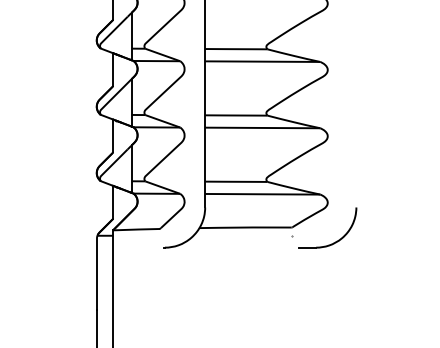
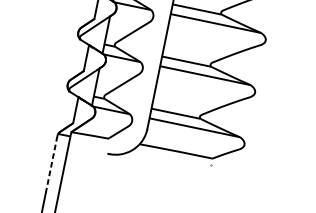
part: (335, 241) -> (244, 176), removed
line: (96, 274) -> (51, 164), solid -> dashed

